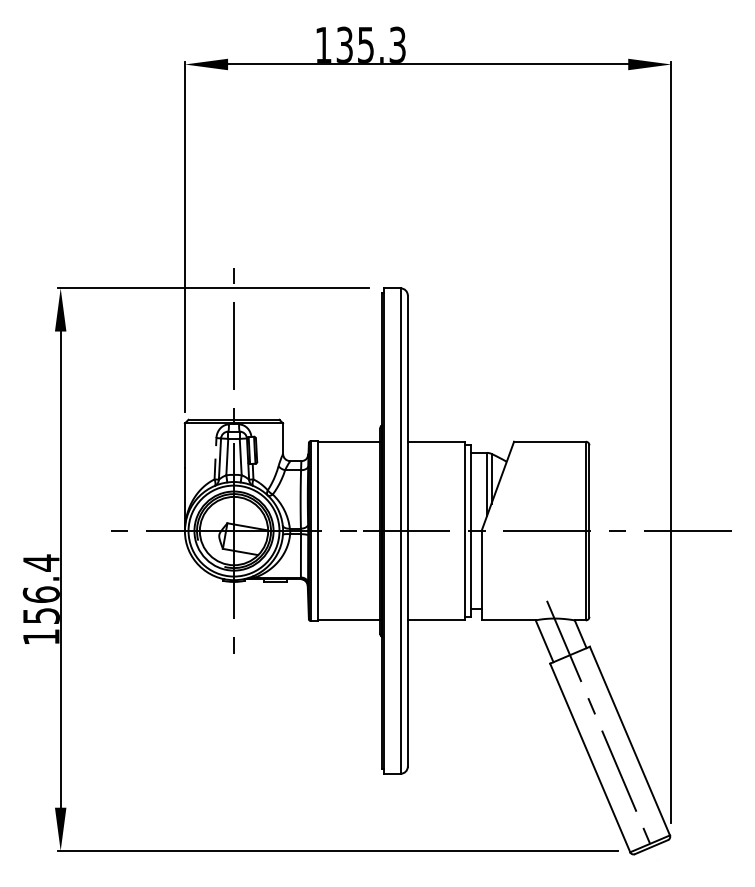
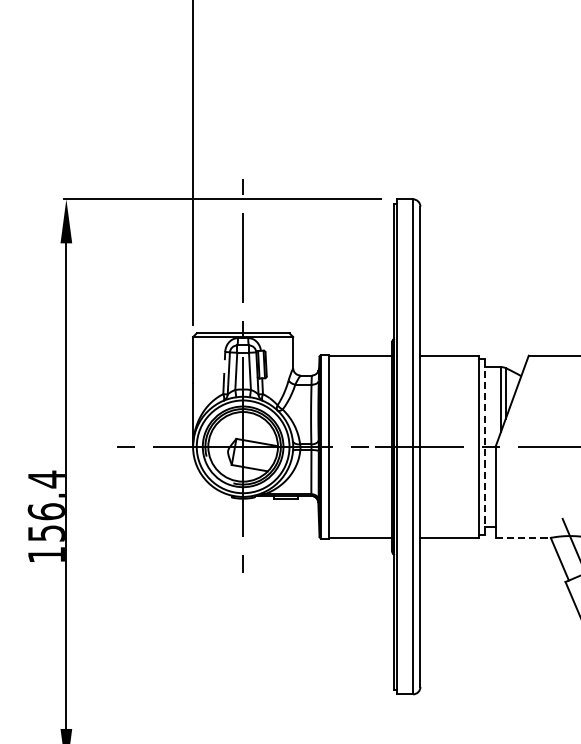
line: (470, 530) -> (484, 446), solid -> dashed
line: (508, 620) -> (523, 538), solid -> dashed

